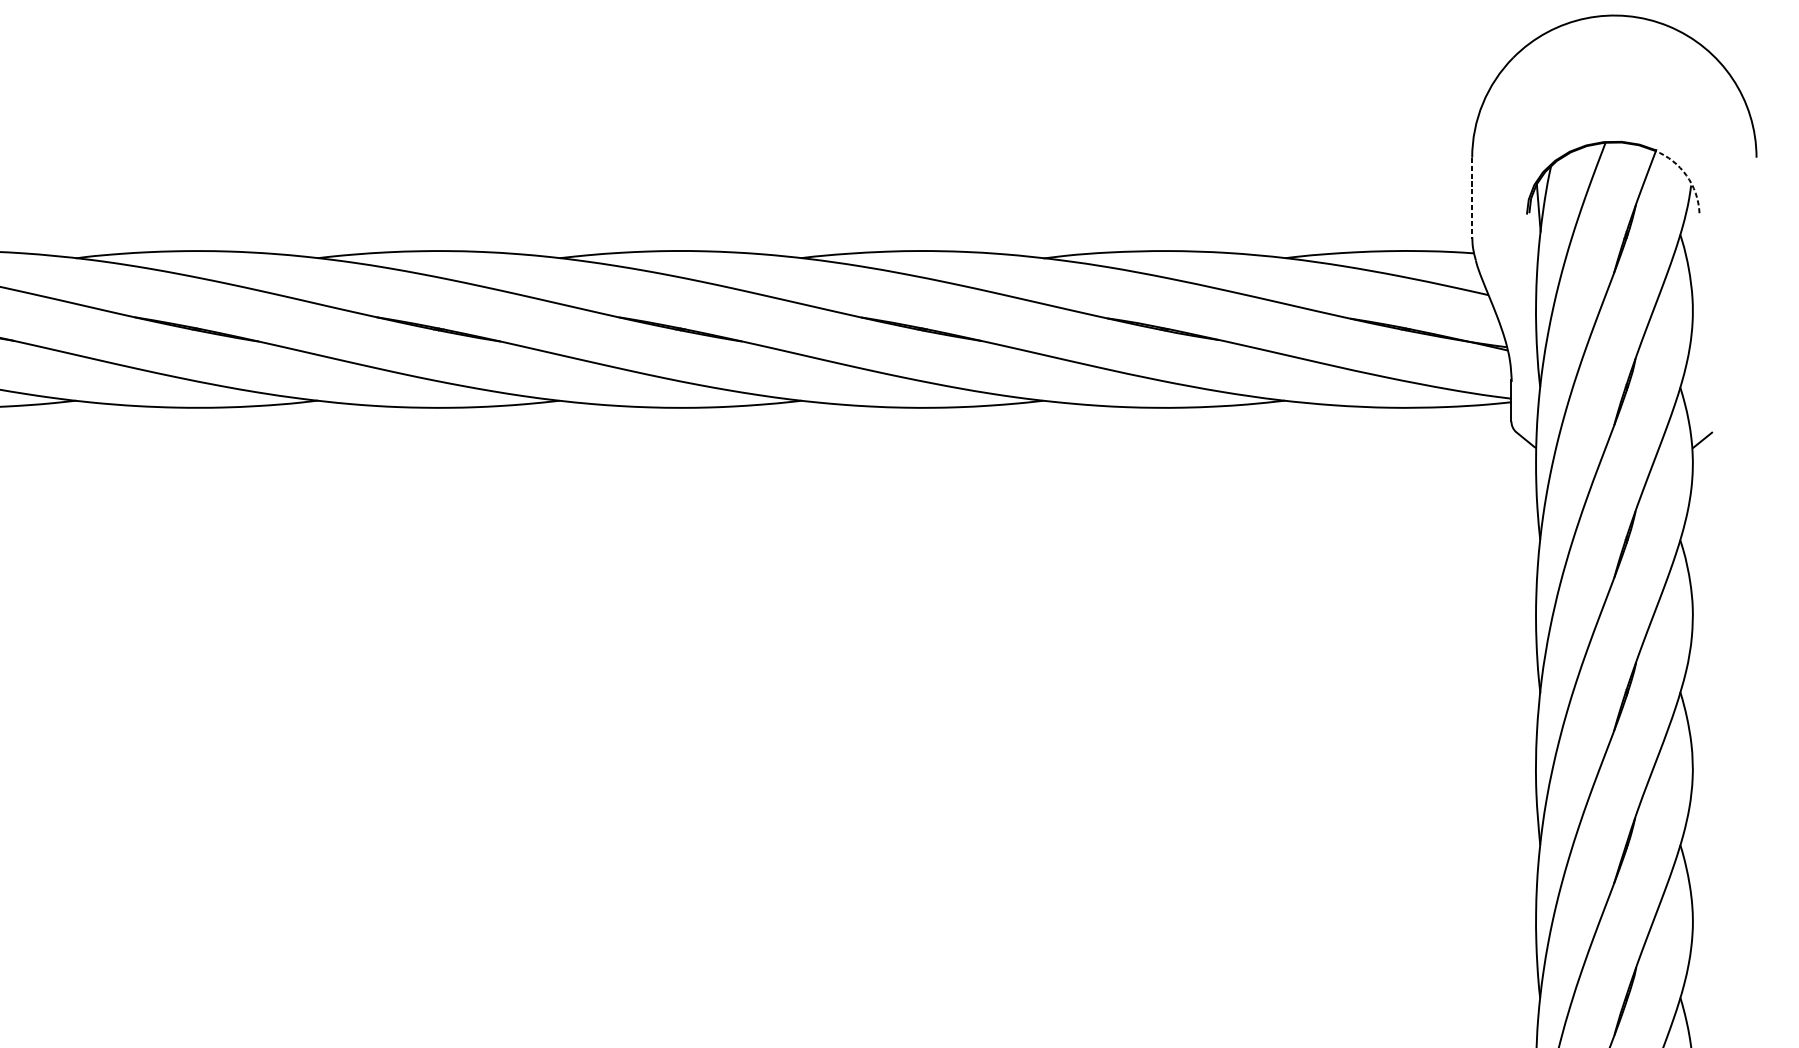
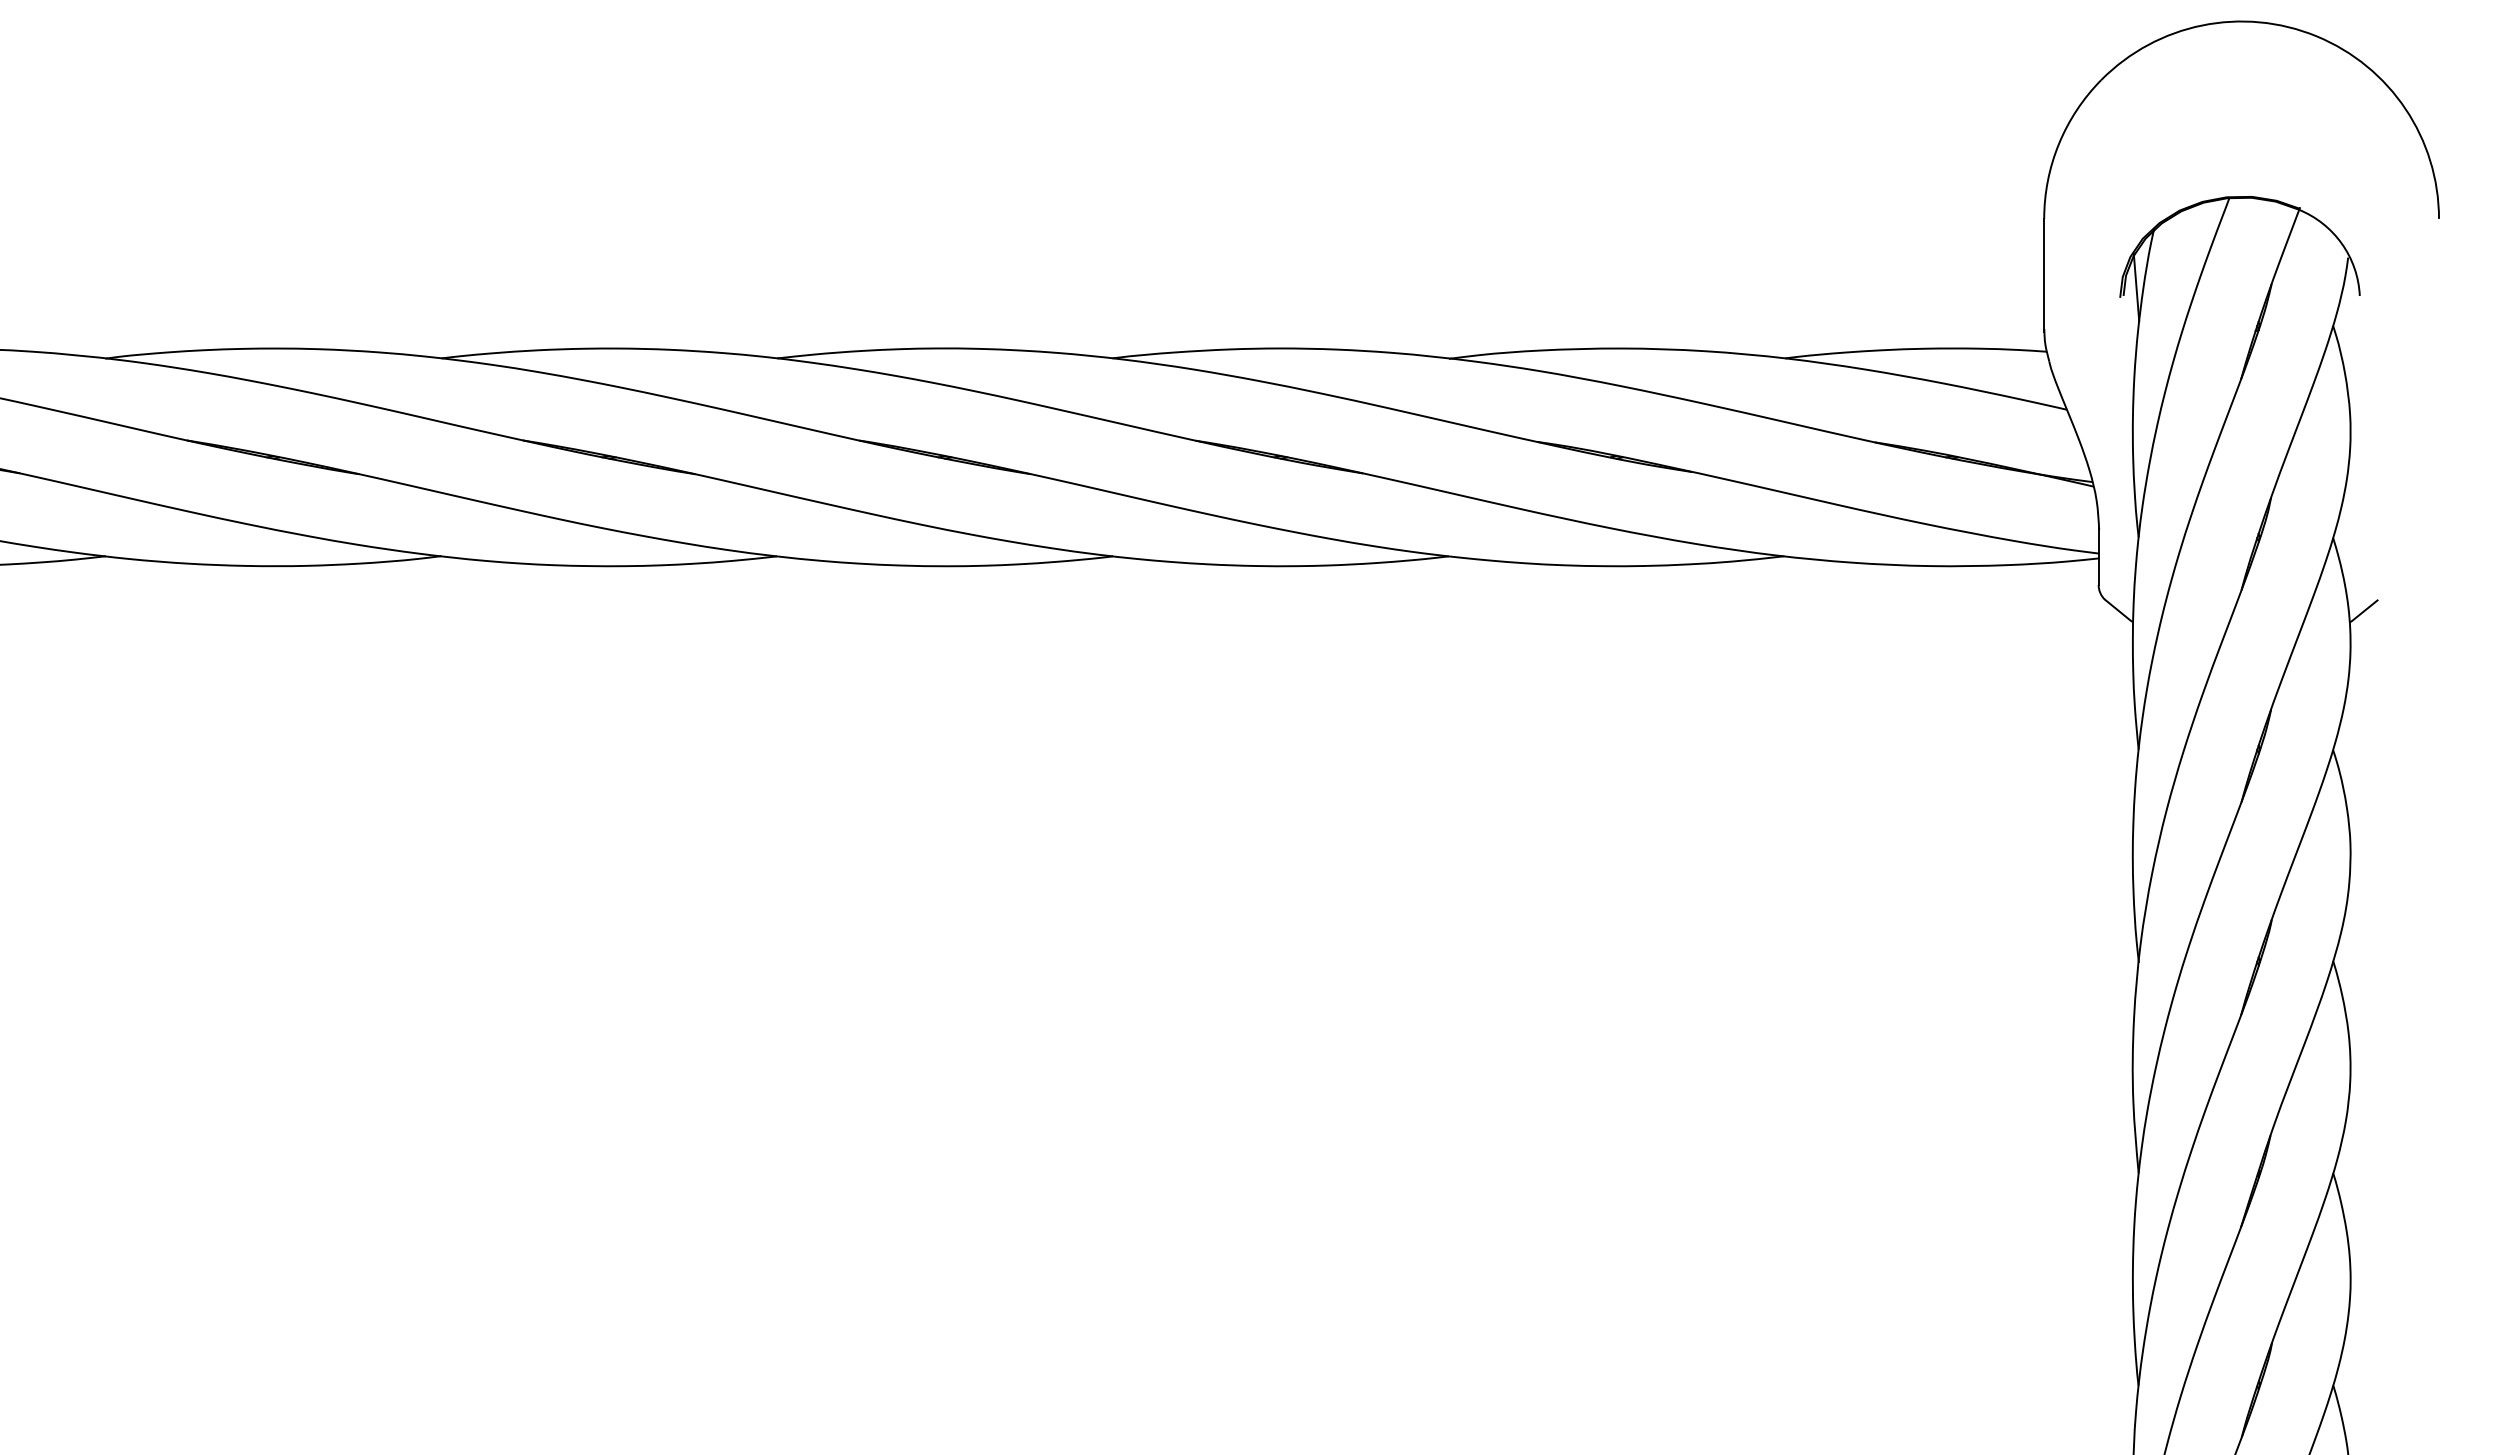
arc: (1686, 175) -> (2341, 243), dashed -> solid
line: (1472, 198) -> (2044, 275), dashed -> solid

